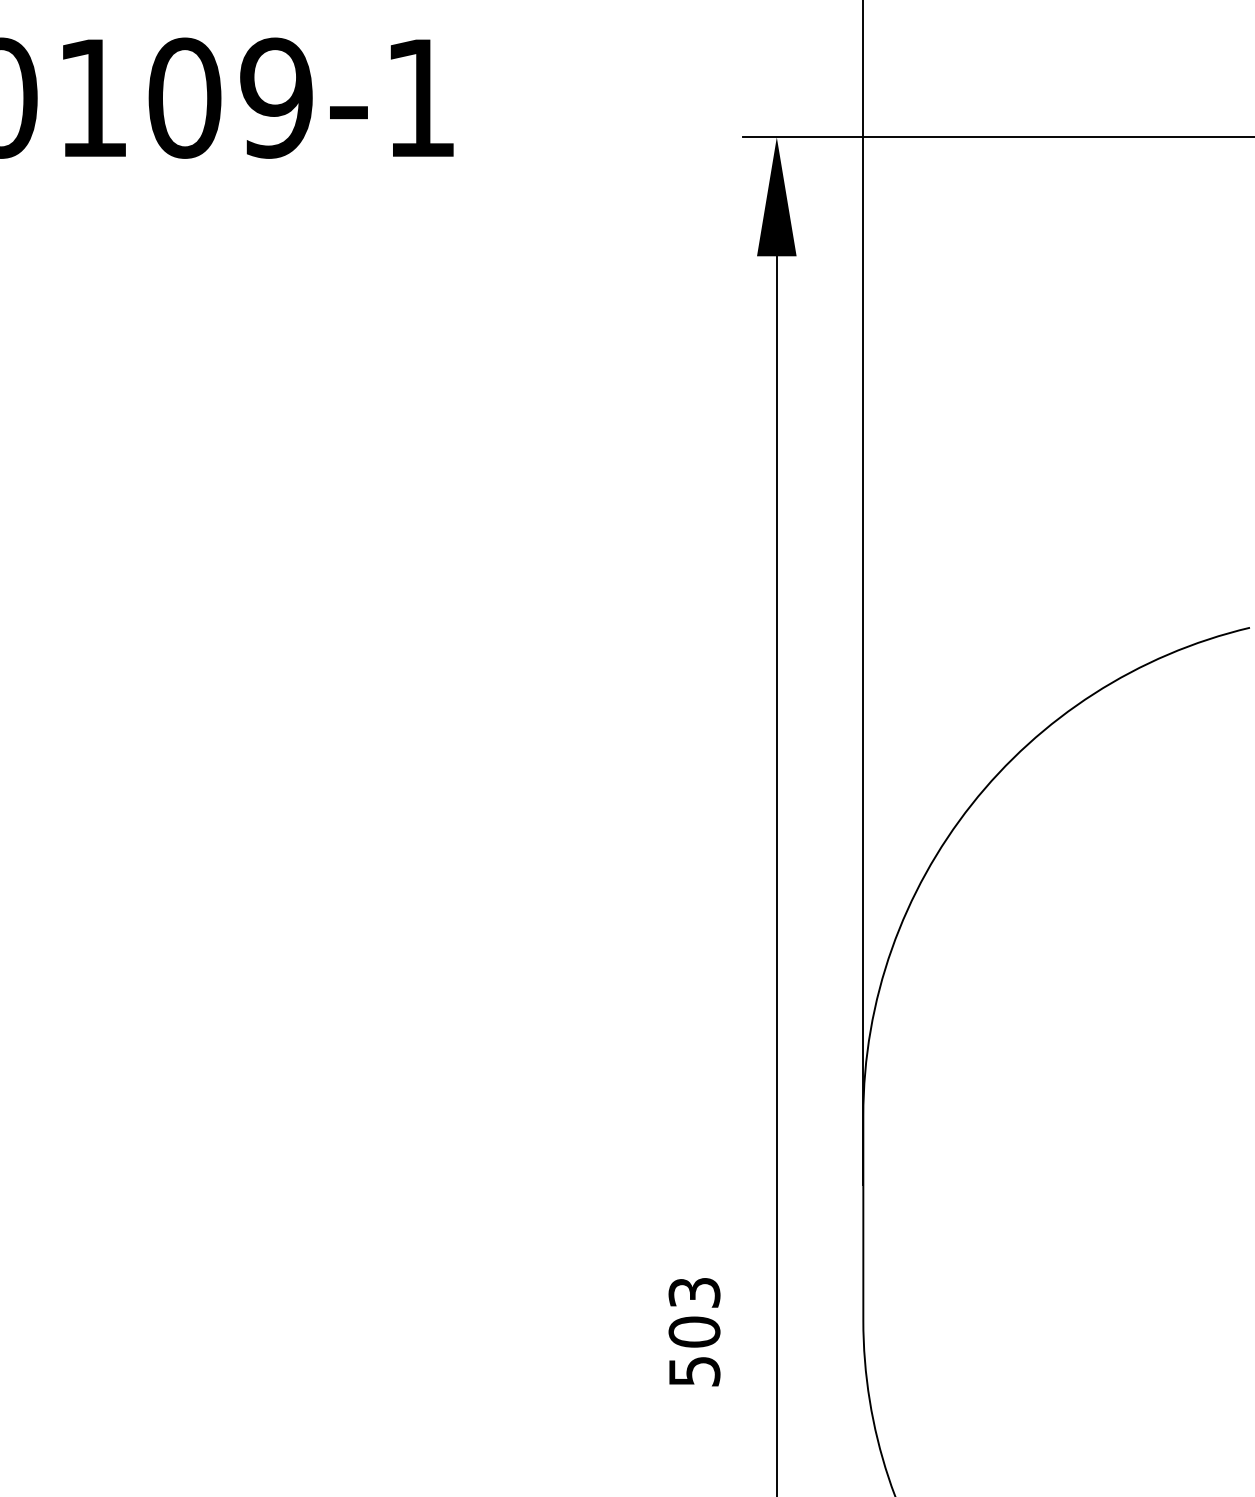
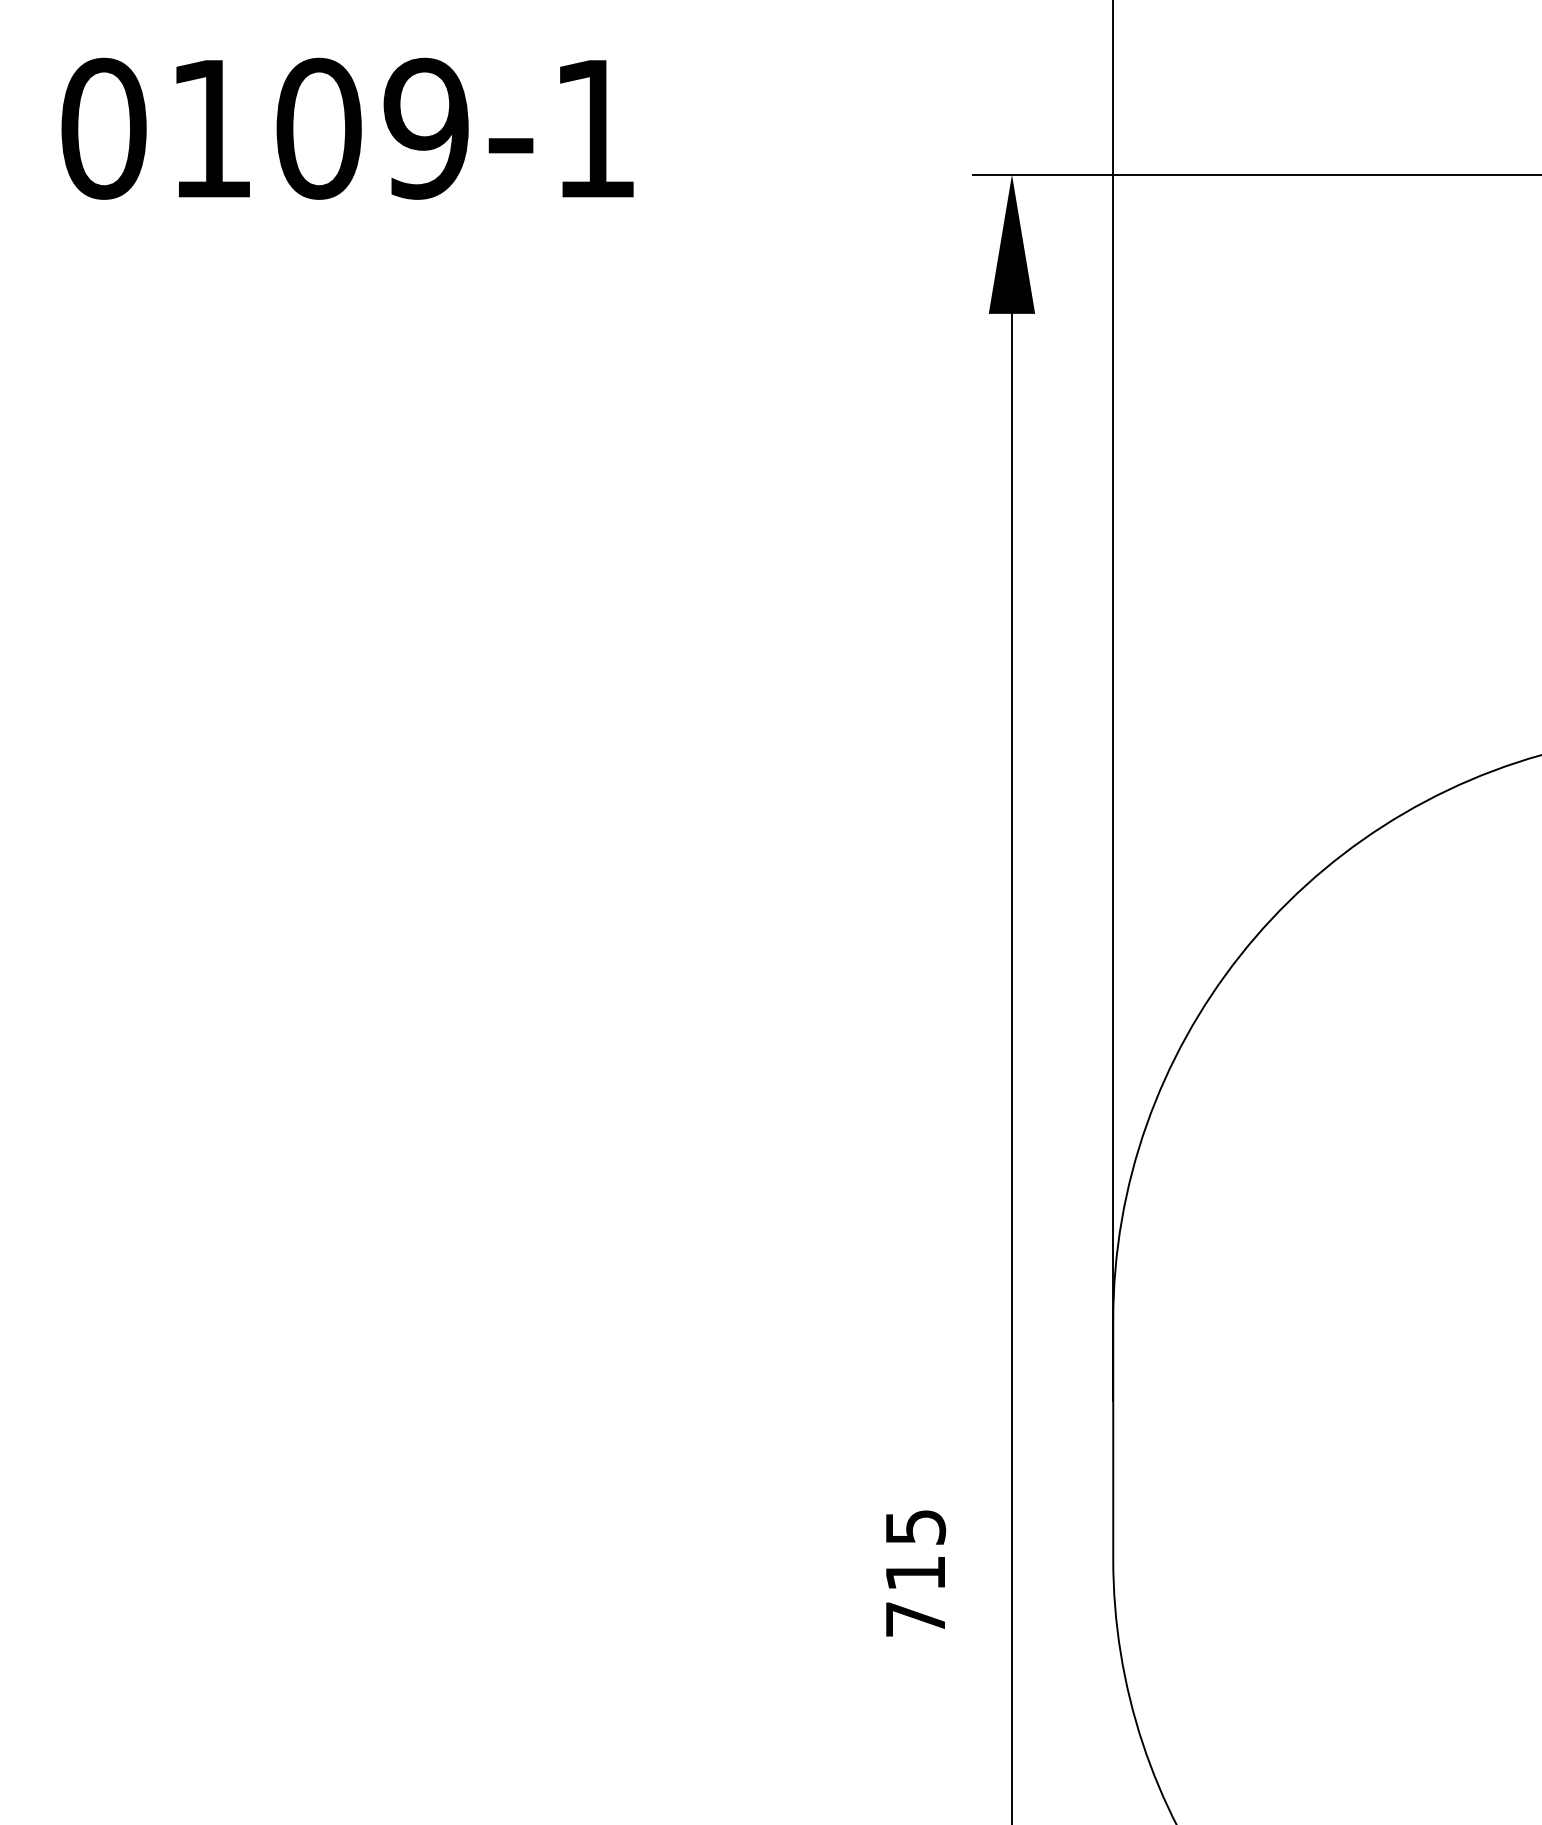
text: (694, 1332) -> (915, 1573), 503 -> 715

